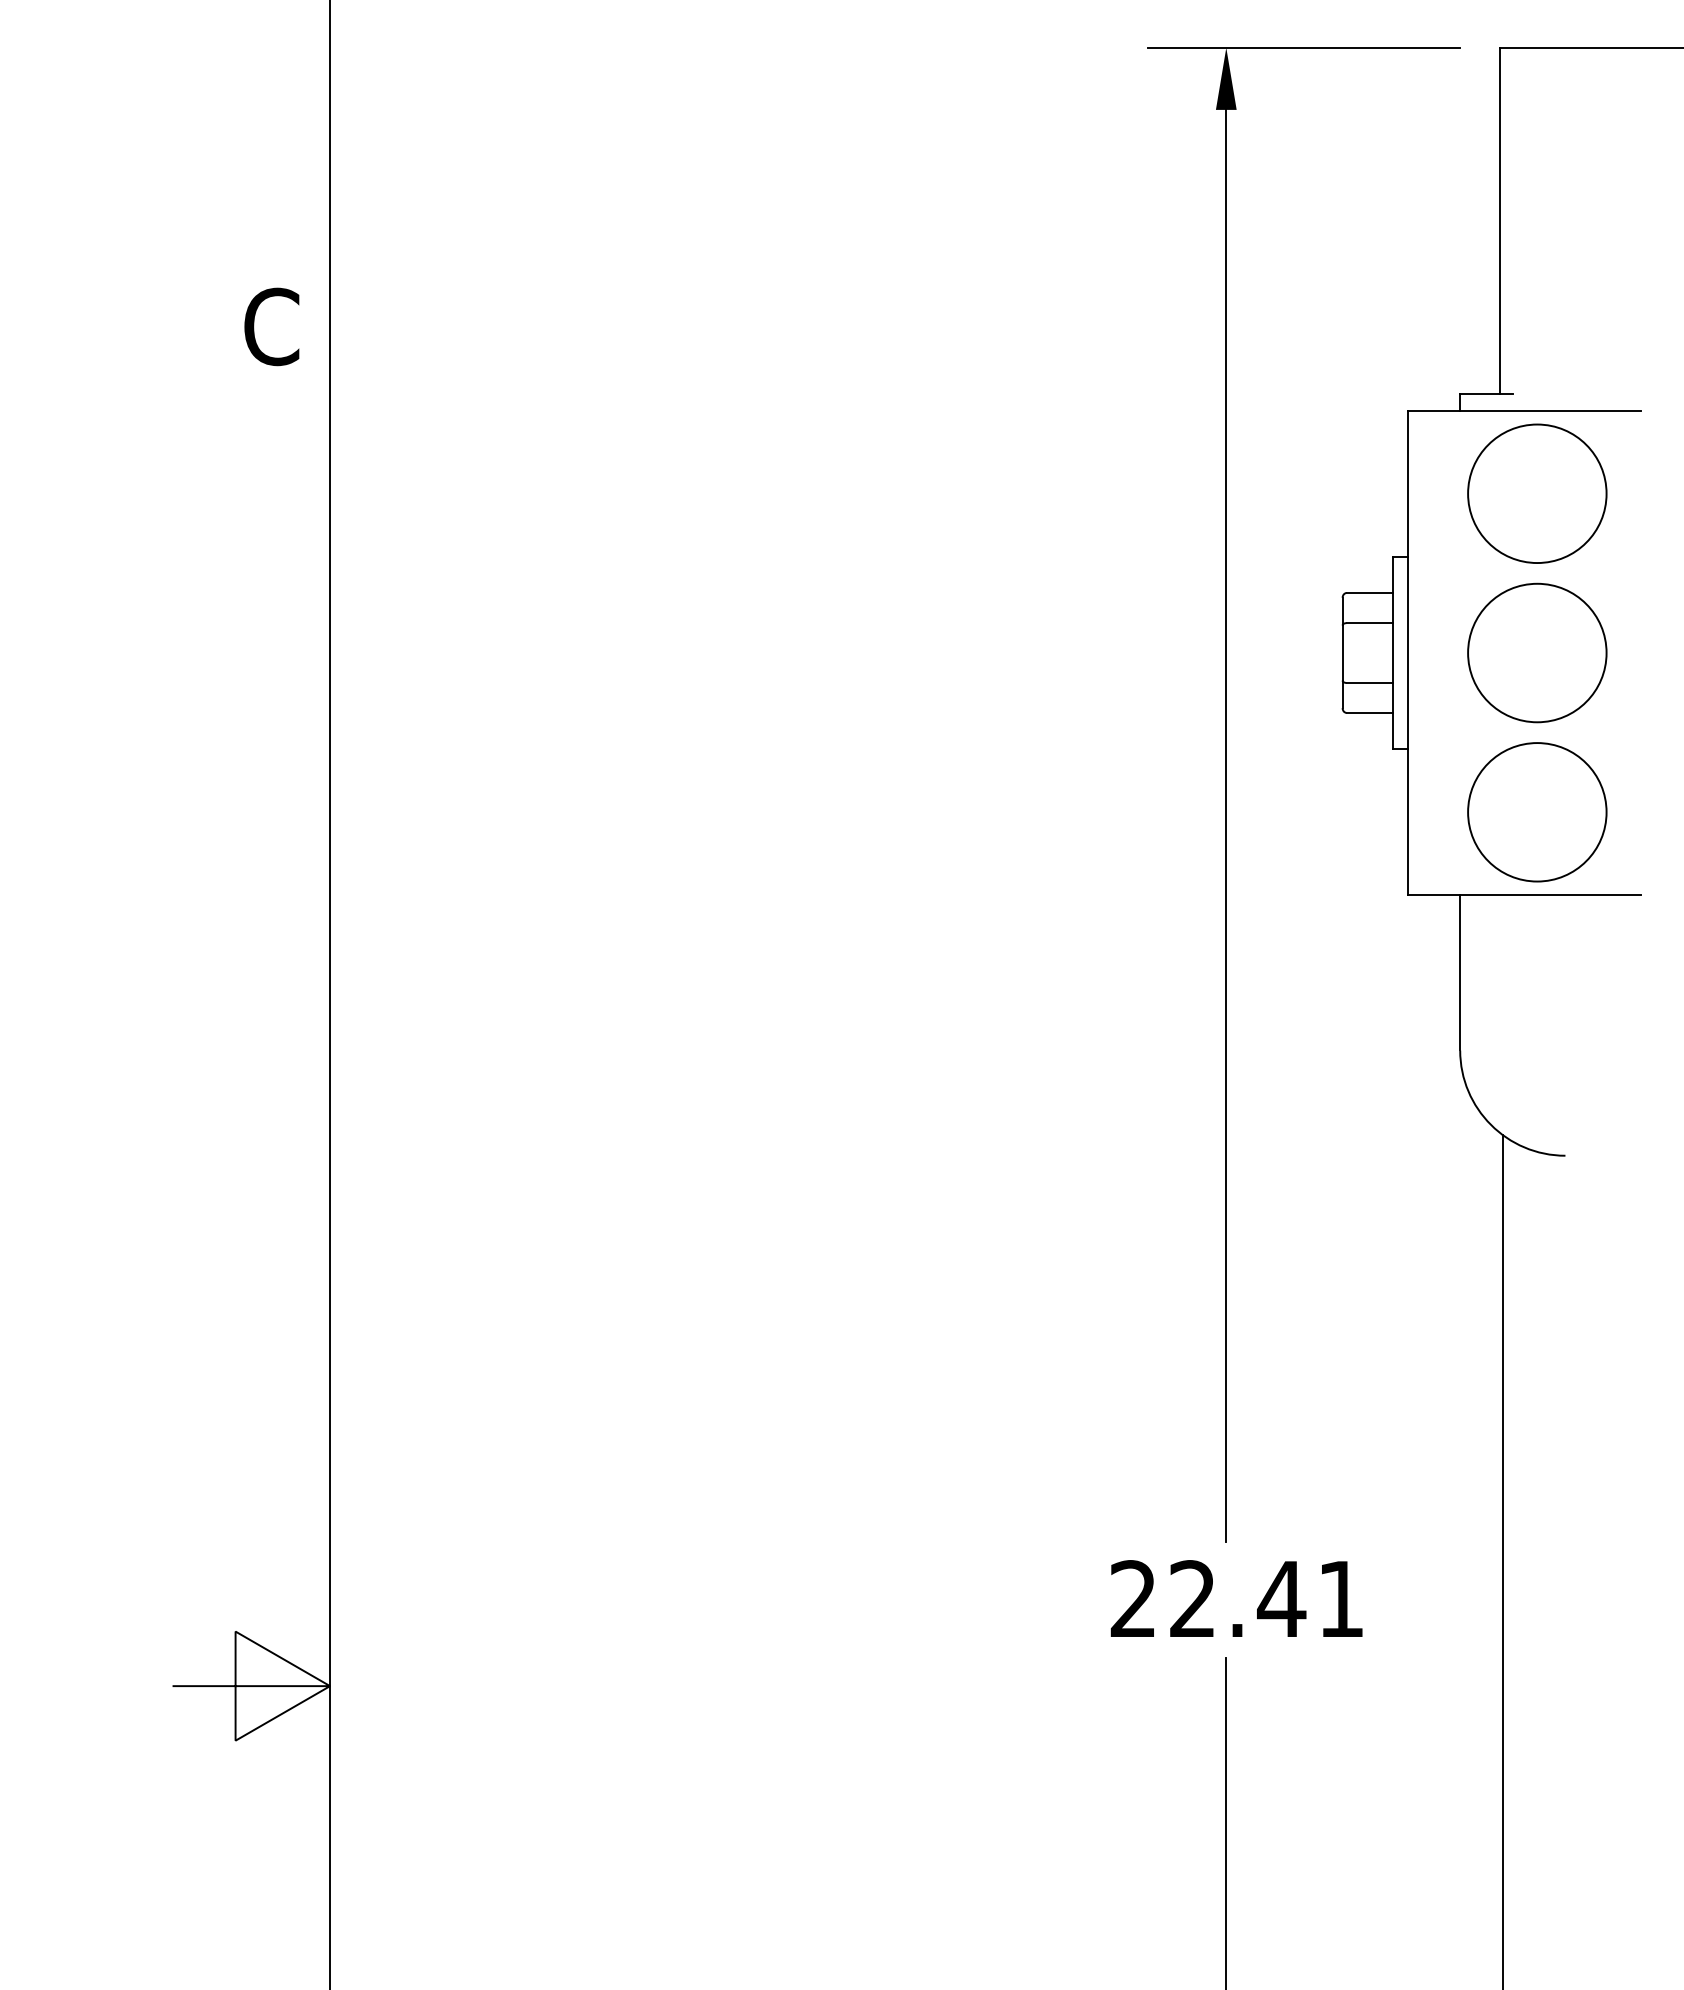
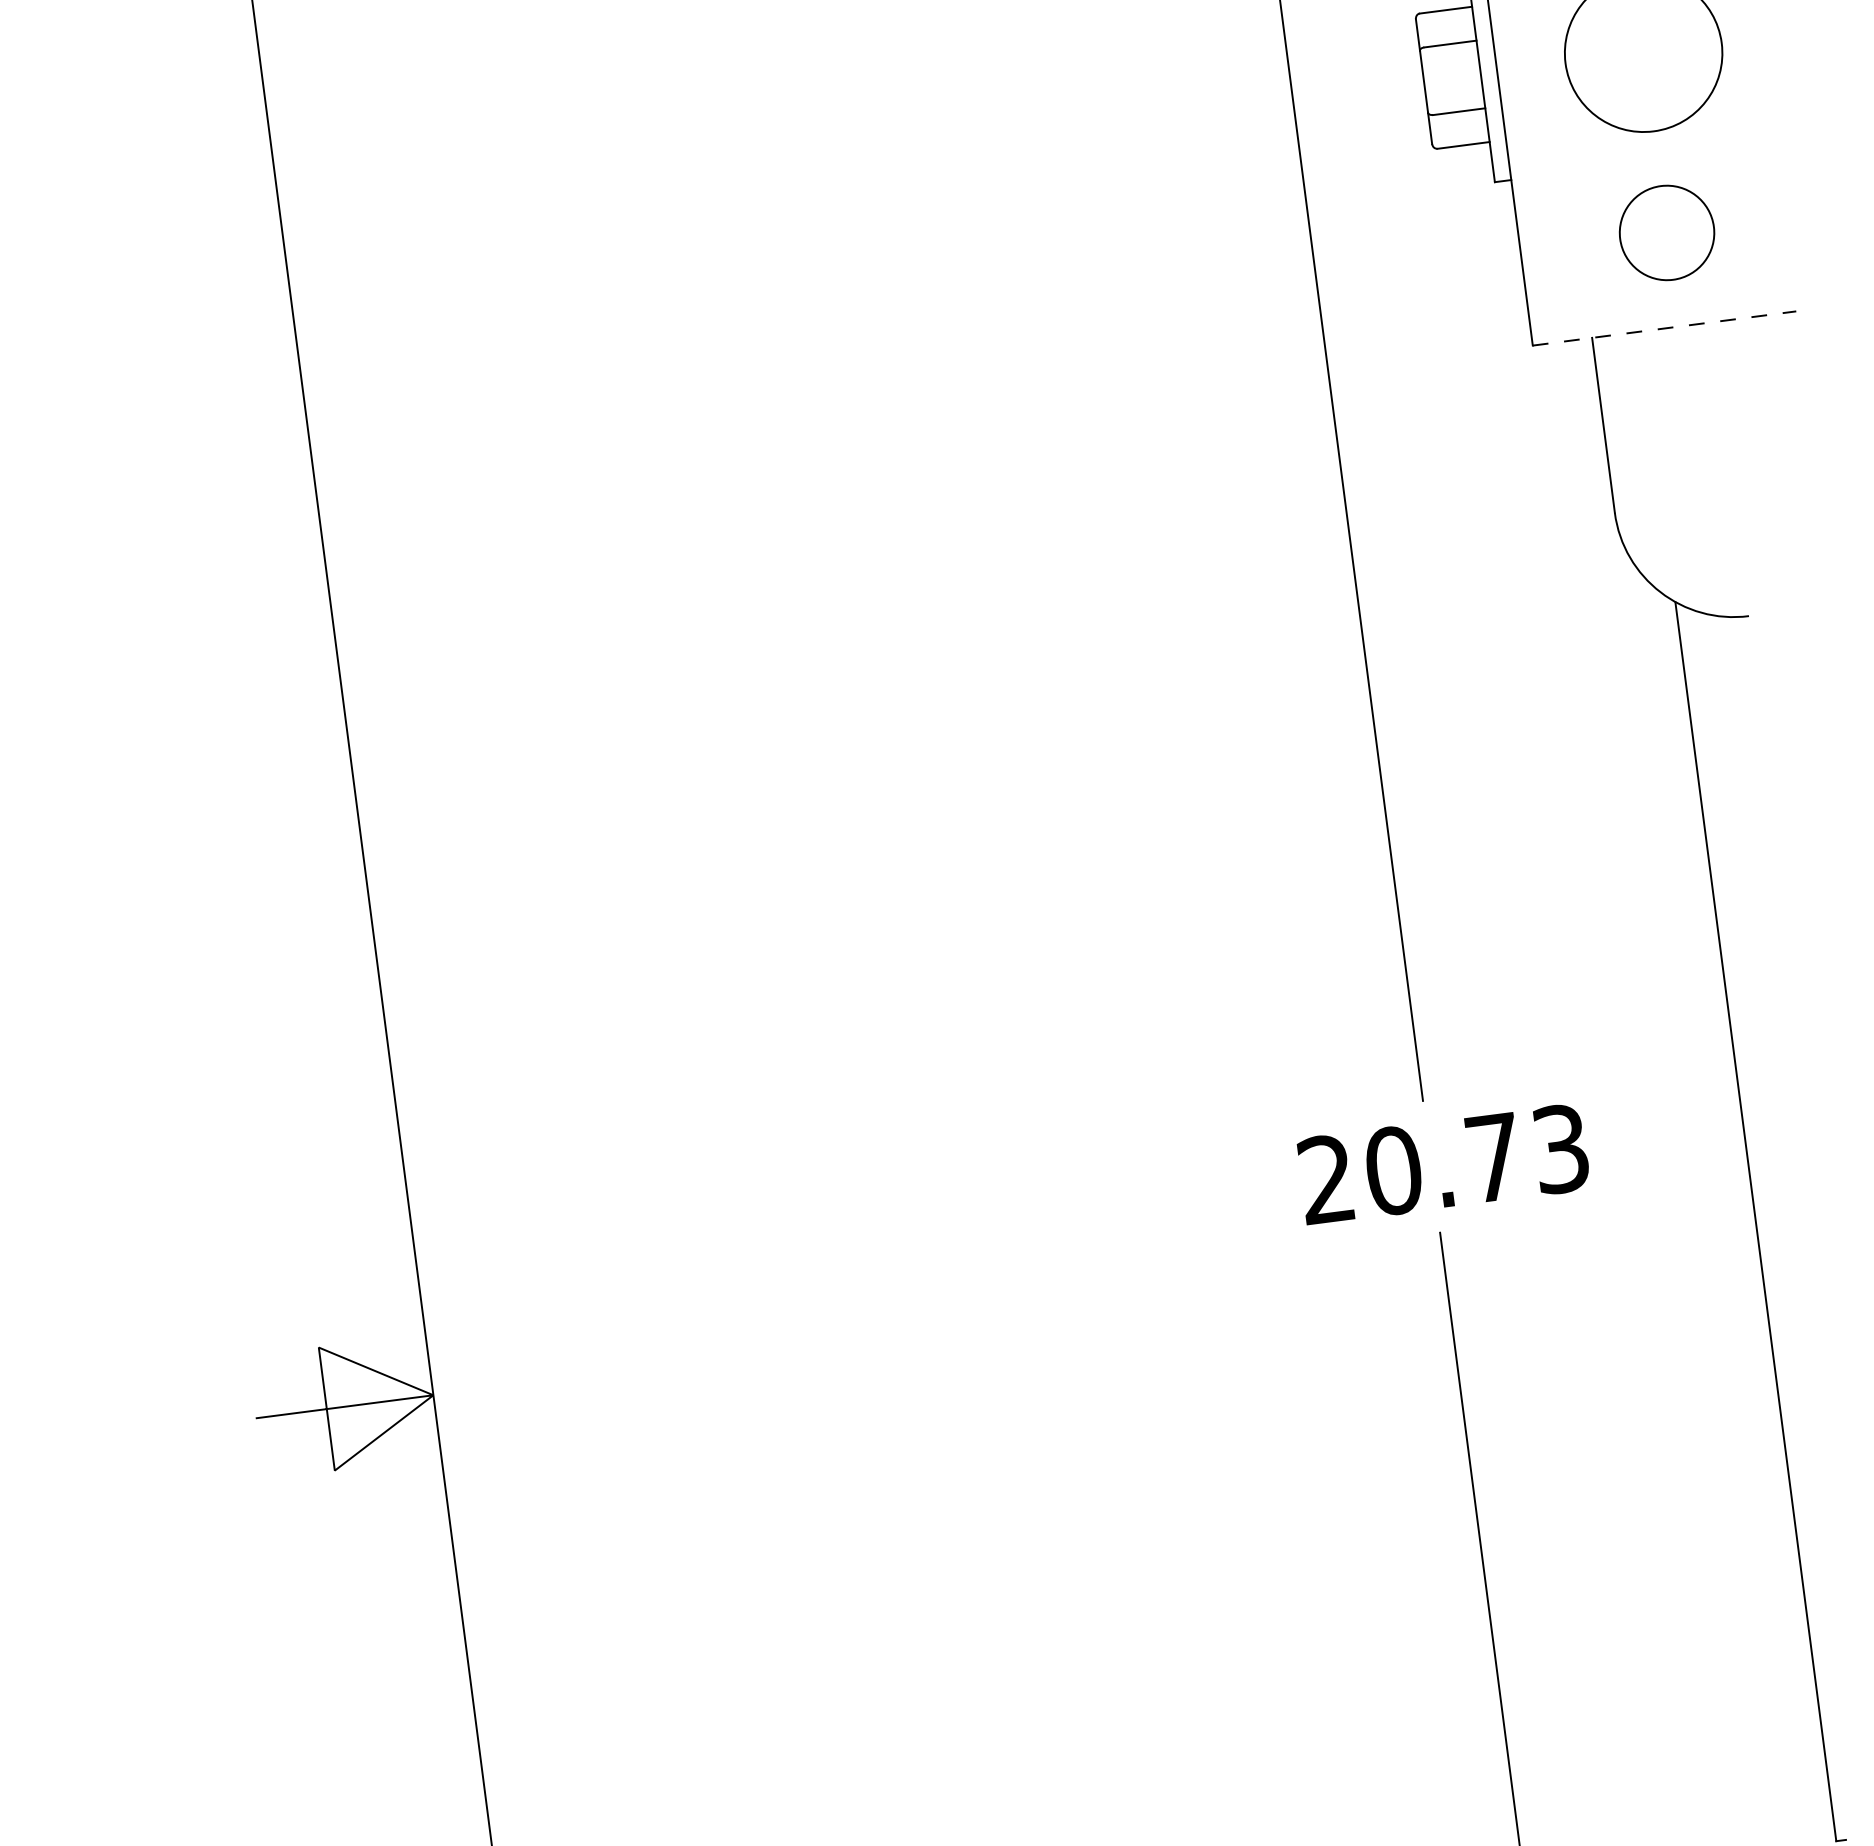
circle: (1537, 812) -> (1667, 233), size x0.6
line: (1524, 895) -> (1664, 328), solid -> dashed
text: (1266, 1599) -> (1476, 1160), 22.41 -> 20.73

